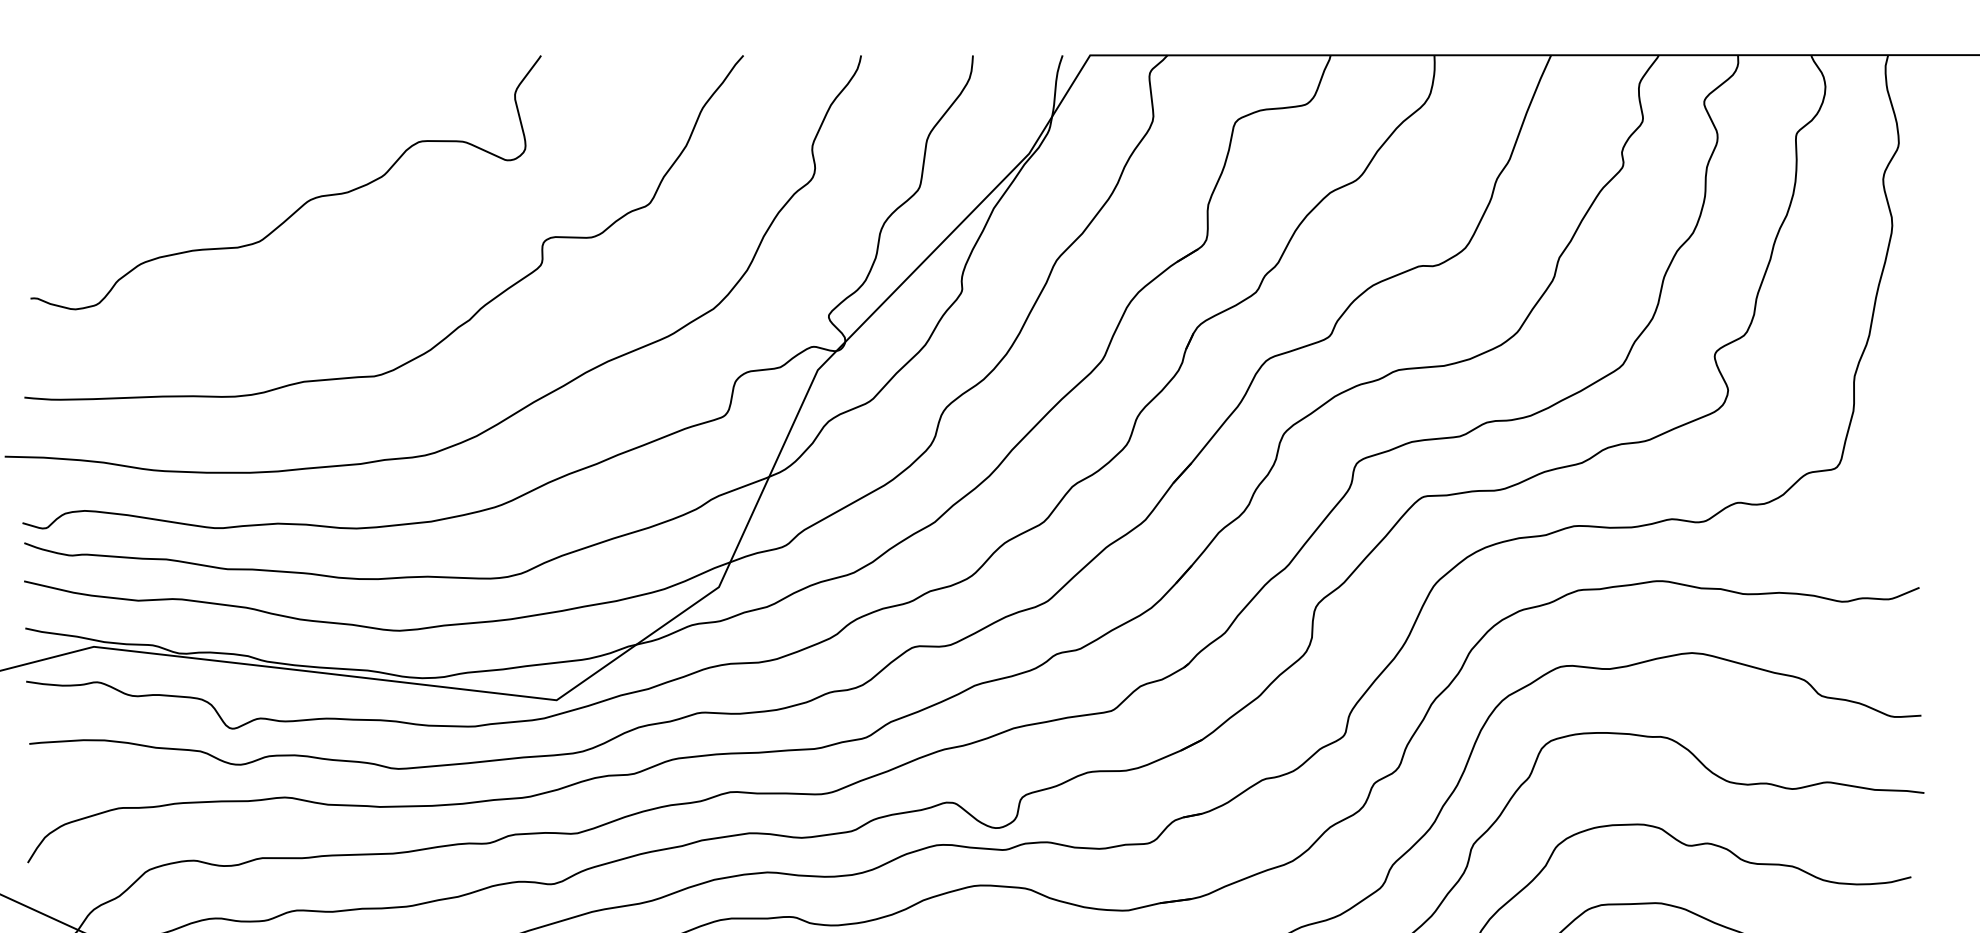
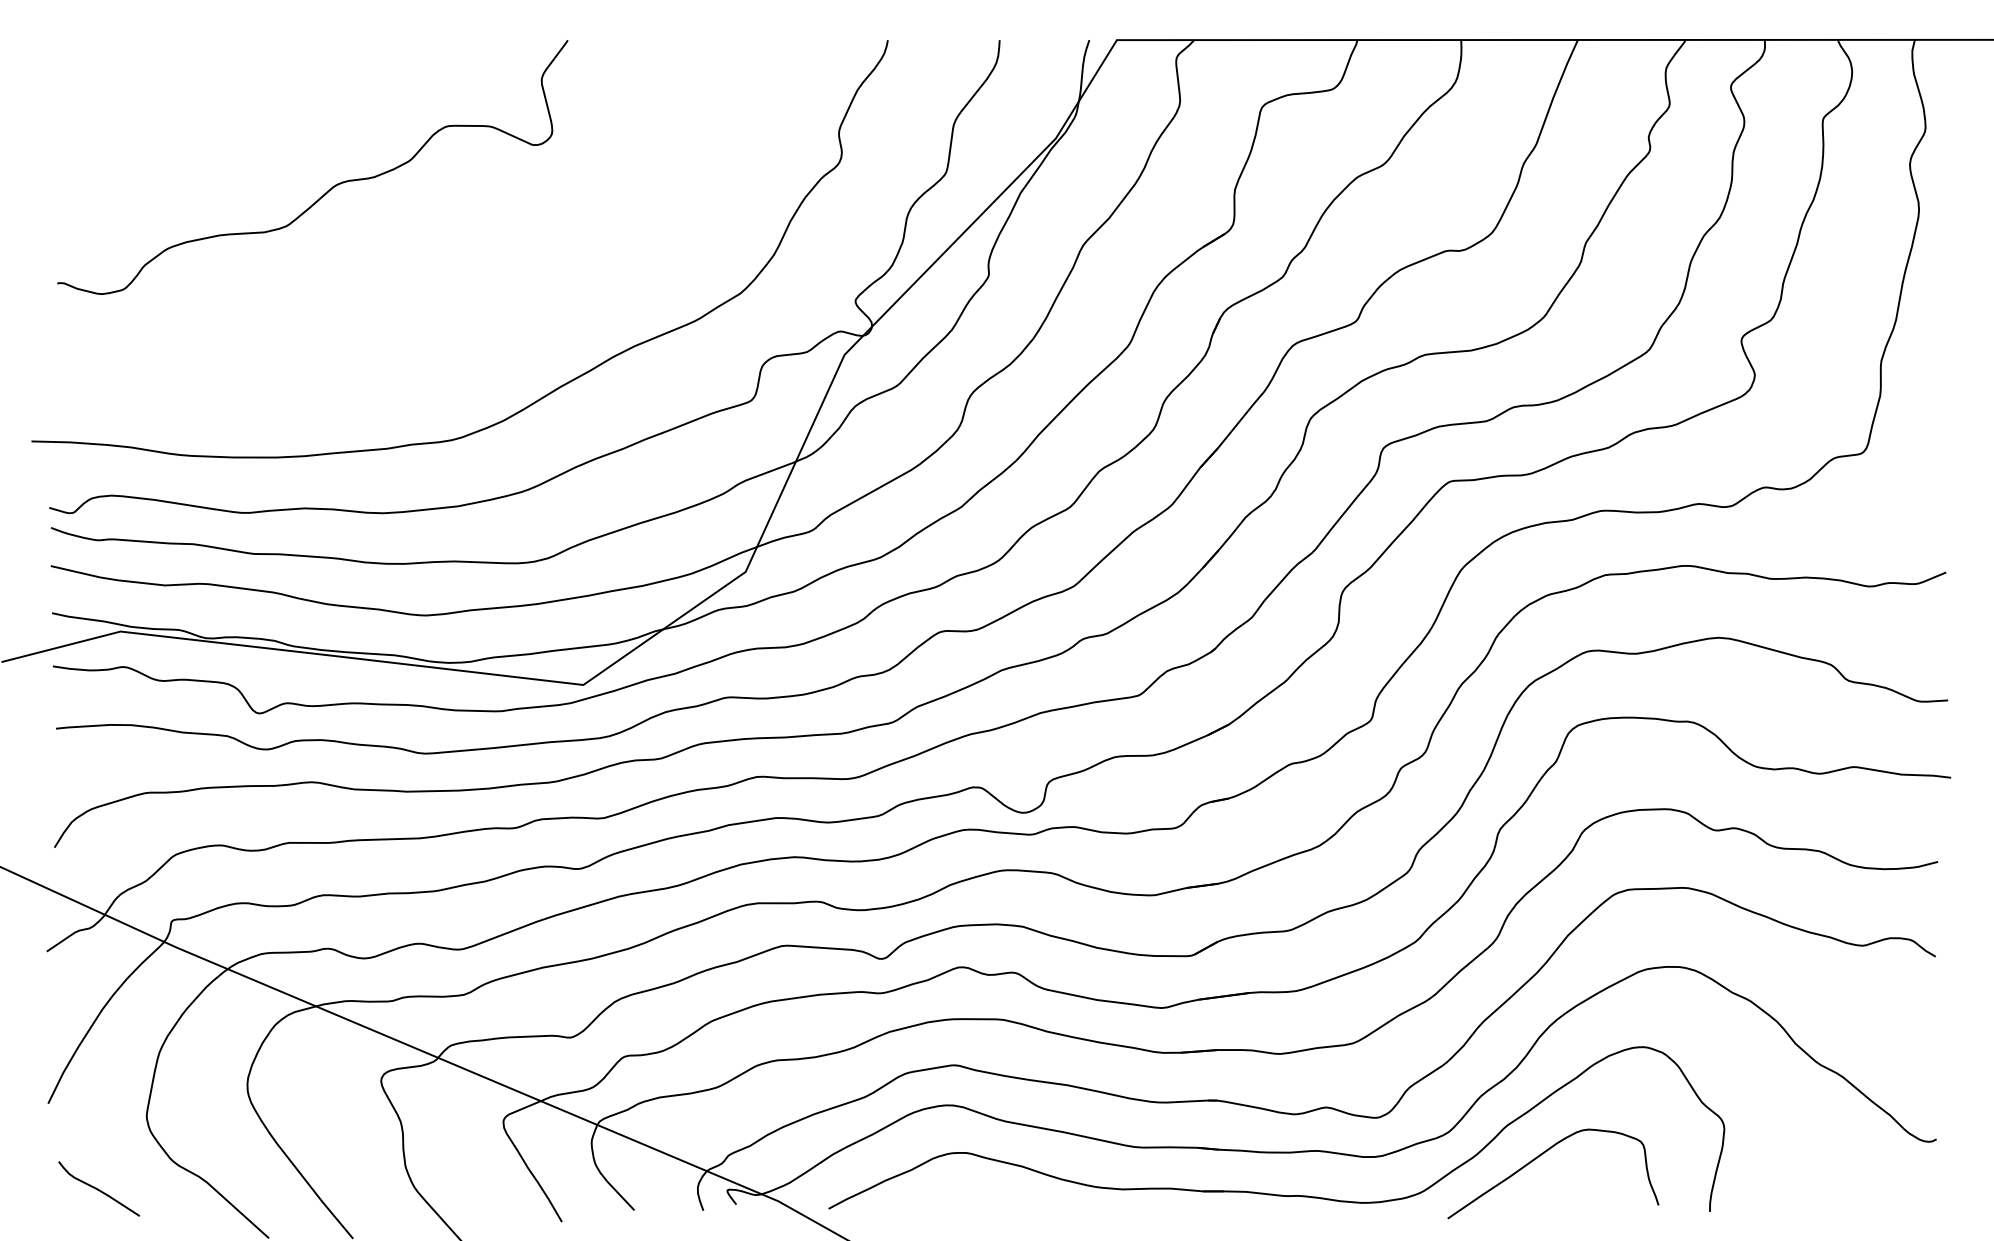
curve: (458, 325) -> (485, 310), removed

